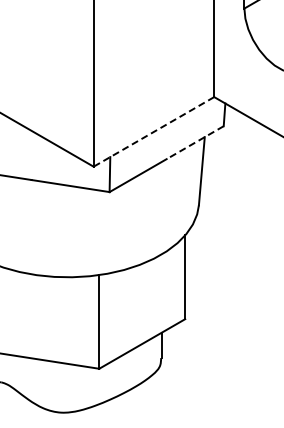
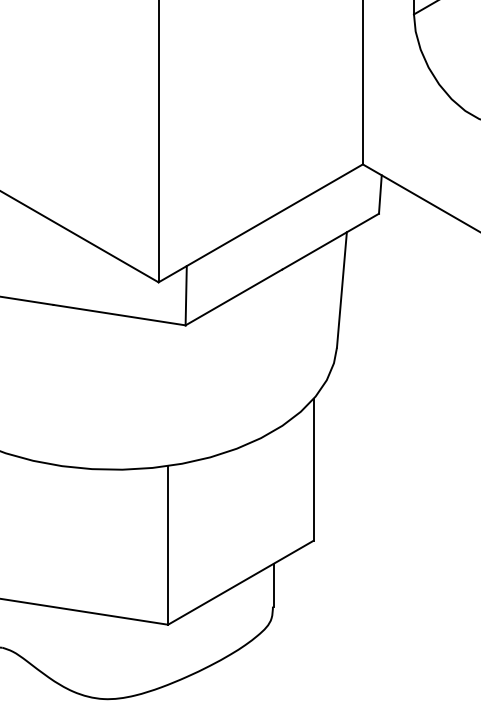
line: (153, 131) -> (259, 222), dashed -> solid
line: (195, 142) -> (331, 241), dashed -> solid

